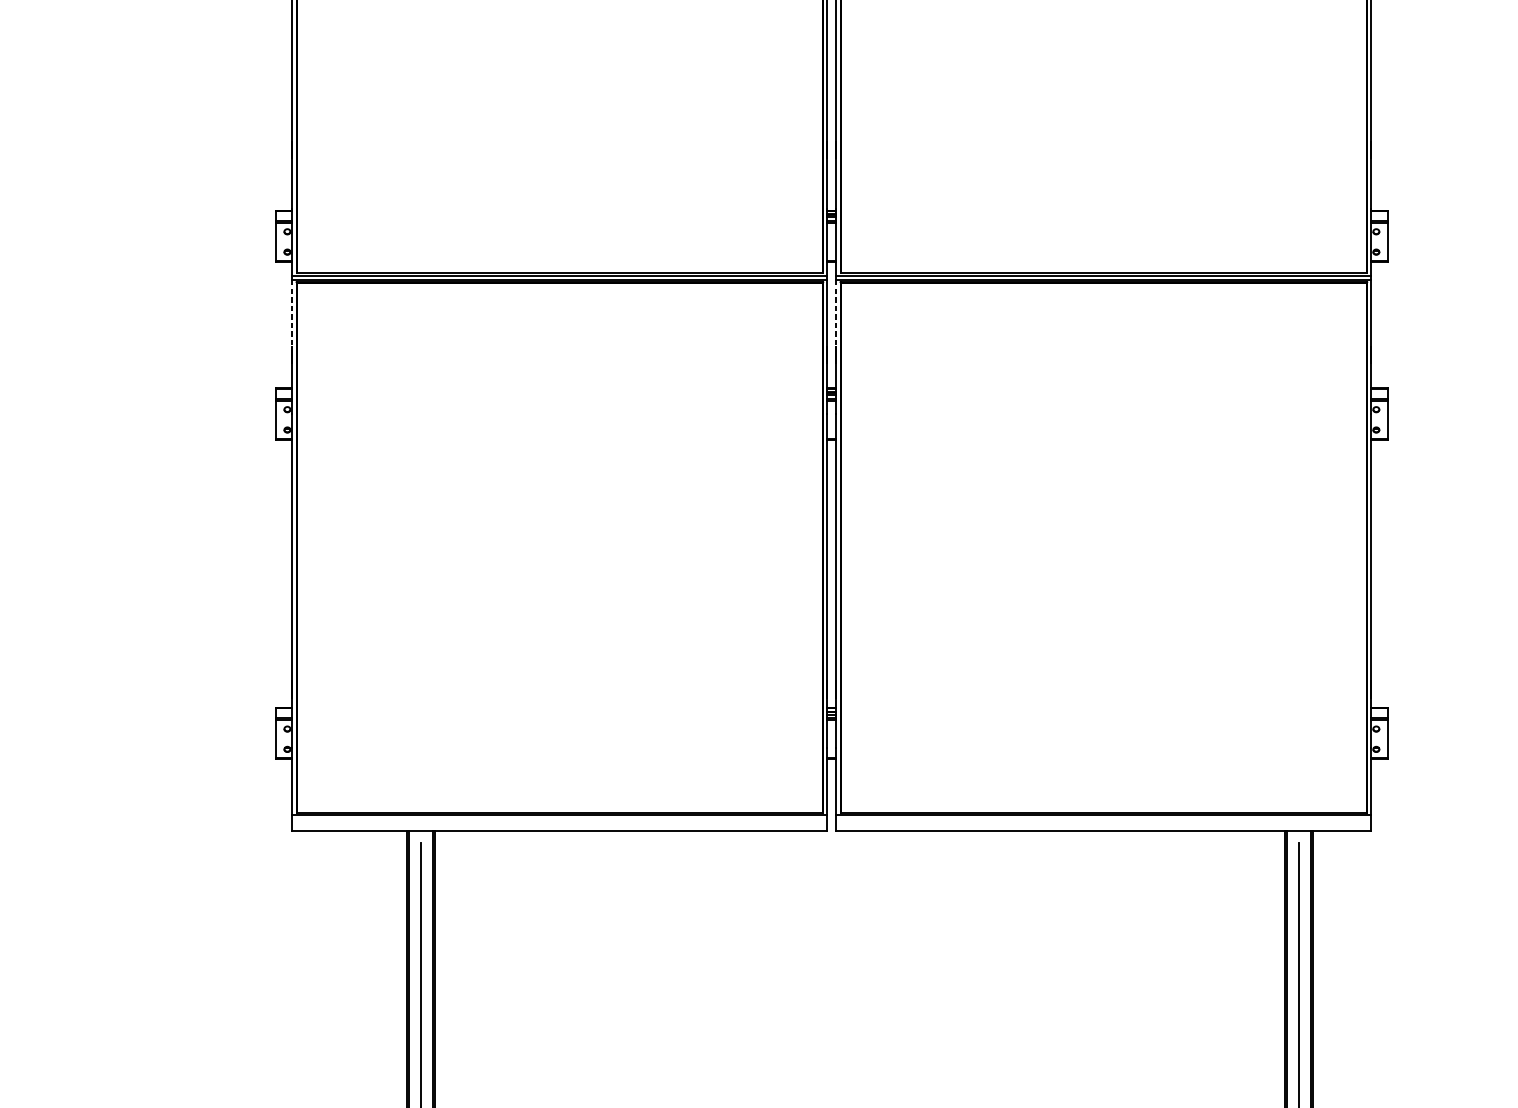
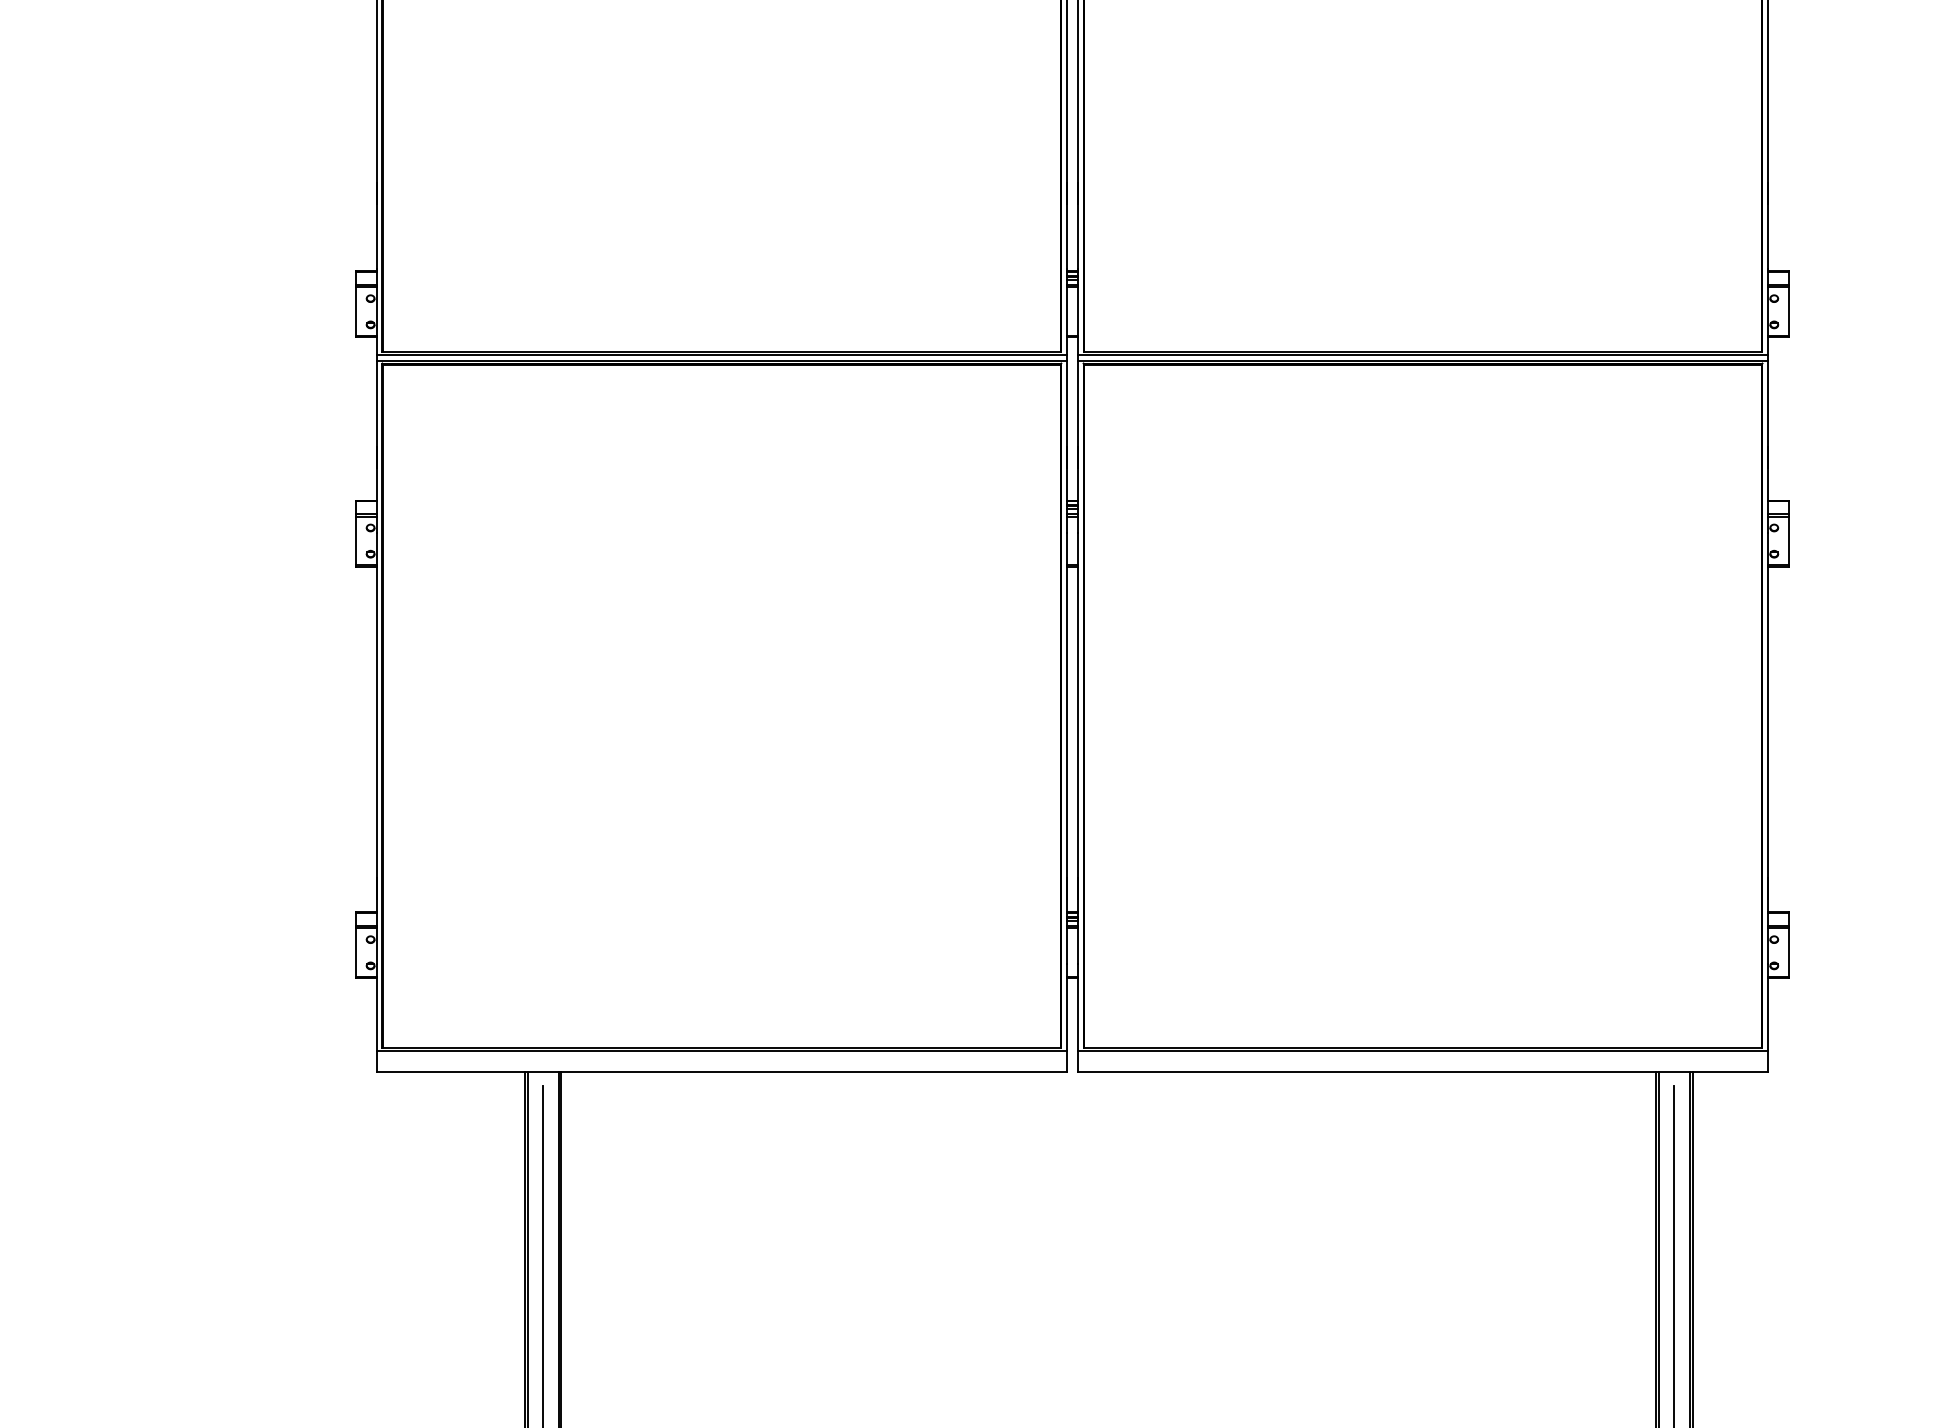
line: (292, 313) -> (377, 404), dashed -> solid
line: (836, 313) -> (1078, 404), dashed -> solid

